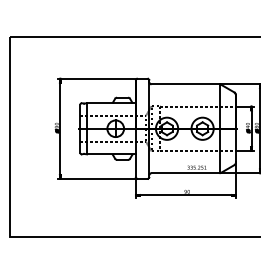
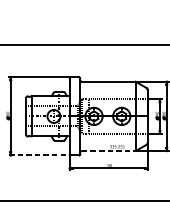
line: (185, 173) -> (108, 151), solid -> dashed
line: (98, 178) -> (40, 155), solid -> dashed

